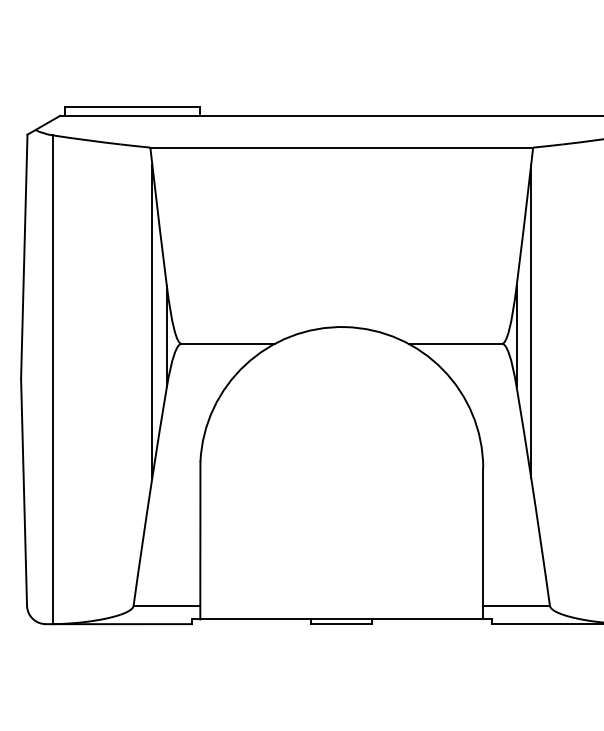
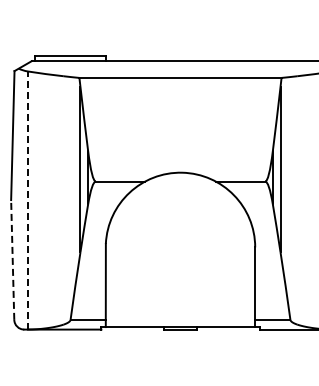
line: (52, 379) -> (27, 200), solid -> dashed
line: (23, 491) -> (12, 259), solid -> dashed

